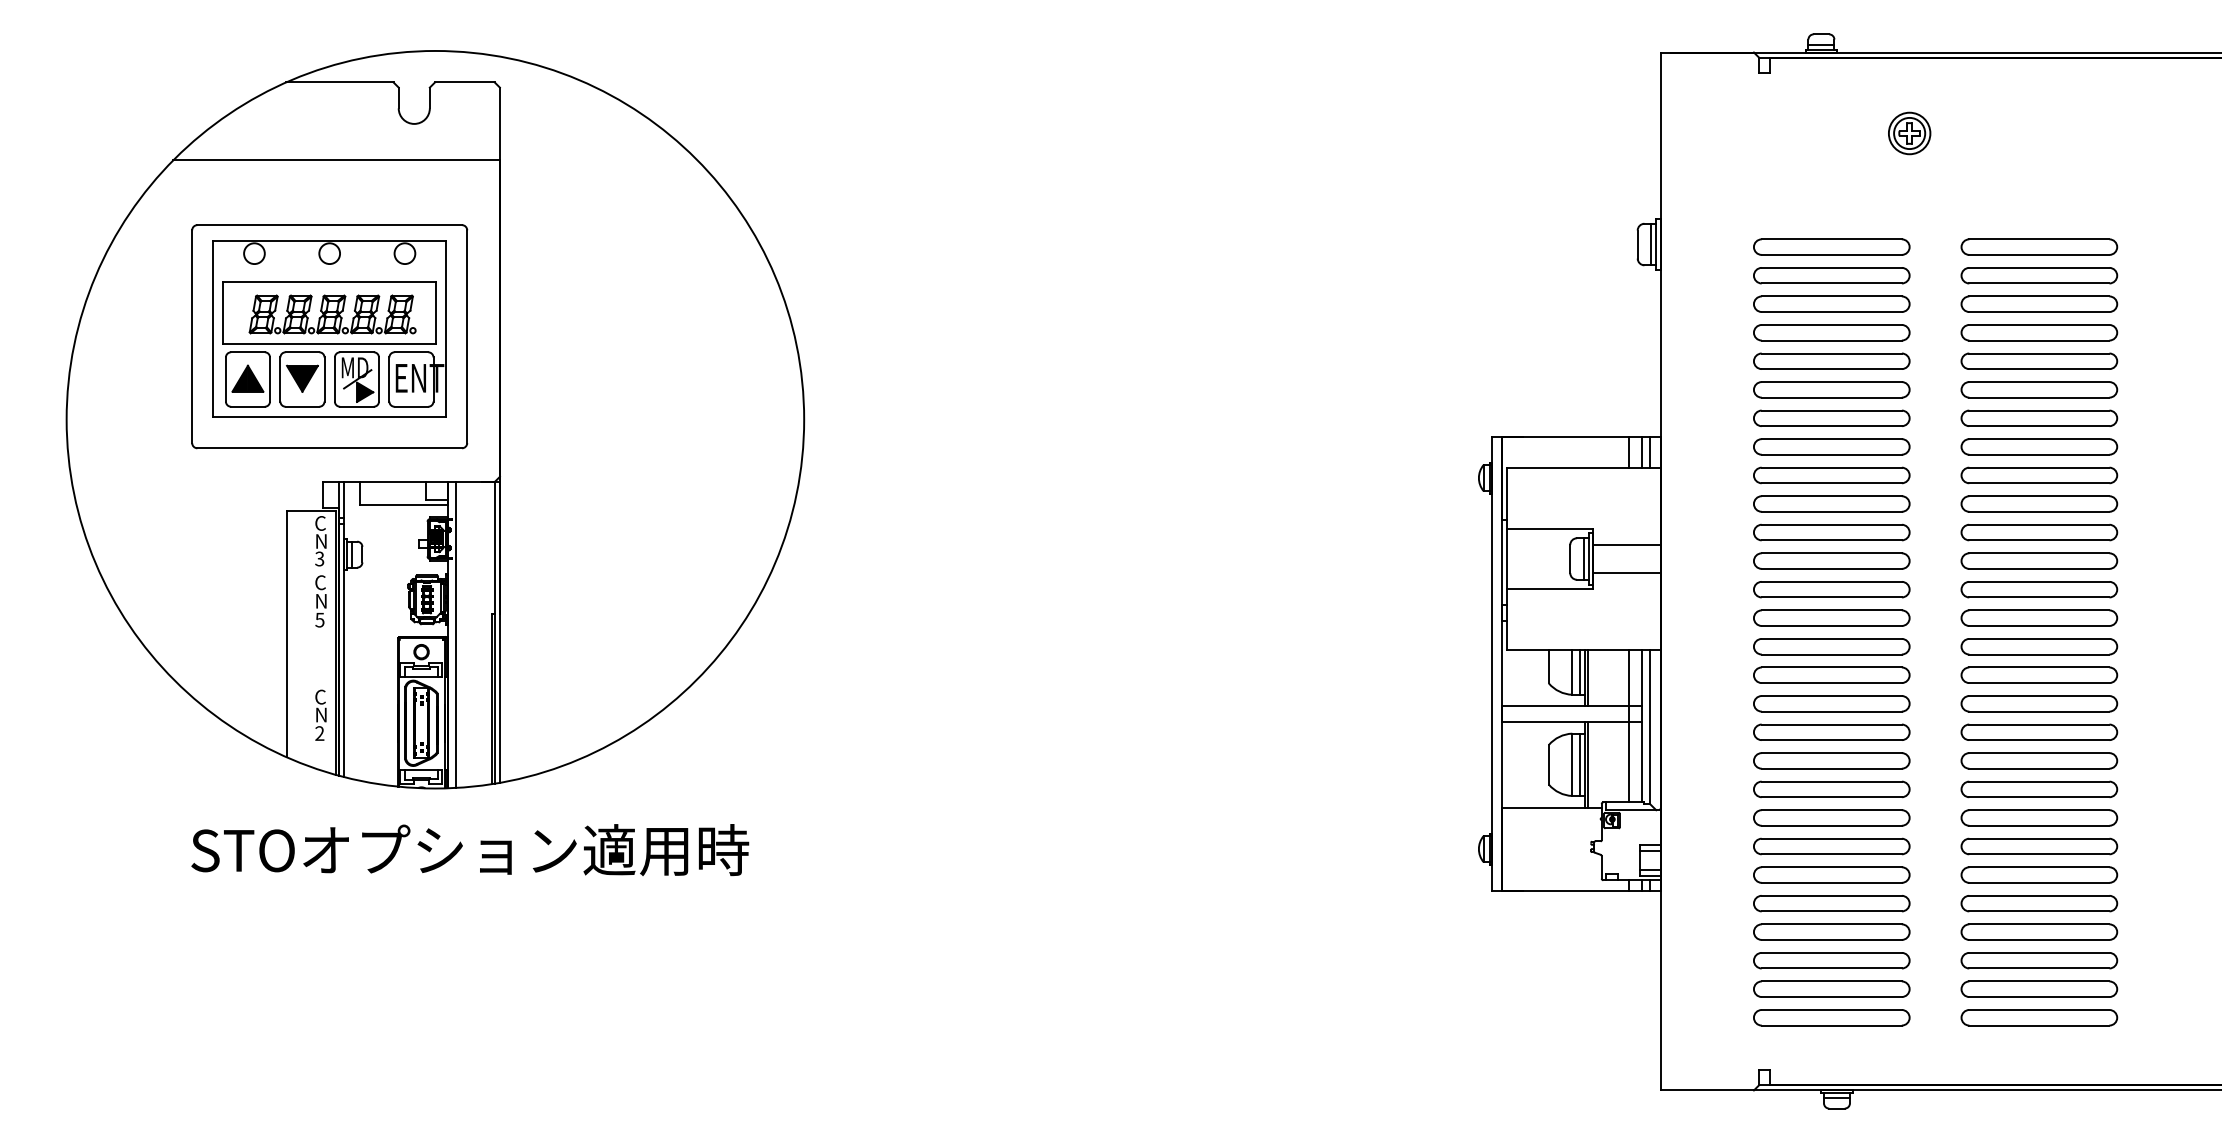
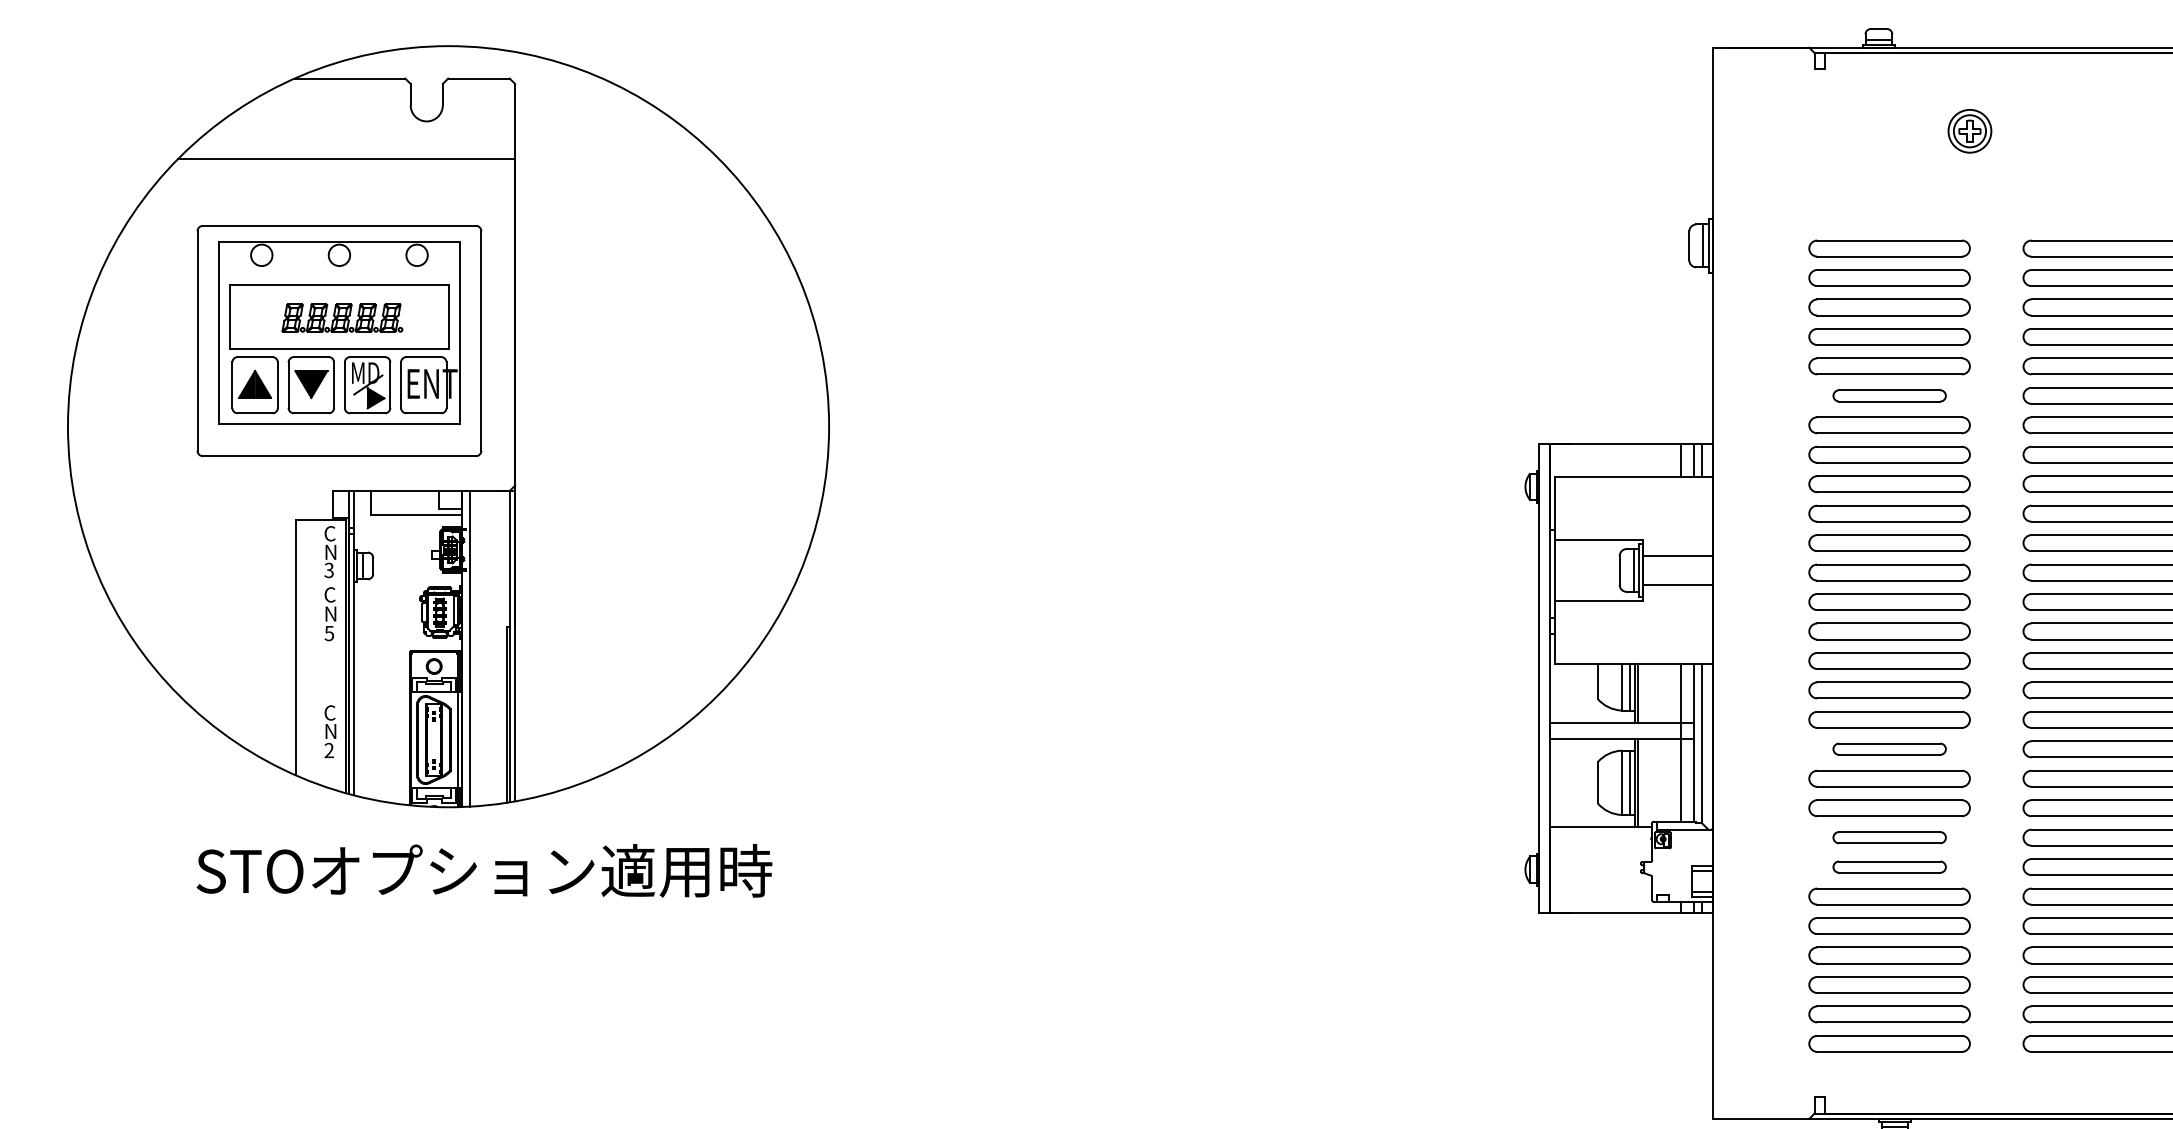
part: (332, 314) -> (342, 318), size x0.7
part: (1831, 389) -> (1889, 395), size x0.7
part: (1831, 731) -> (1889, 748), size x0.7
part: (1831, 817) -> (1889, 837), size x0.7
part: (1831, 846) -> (1889, 867), size x0.7

